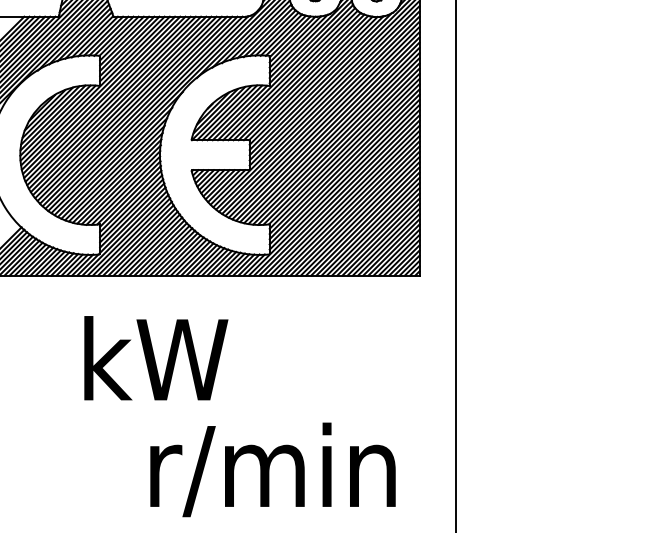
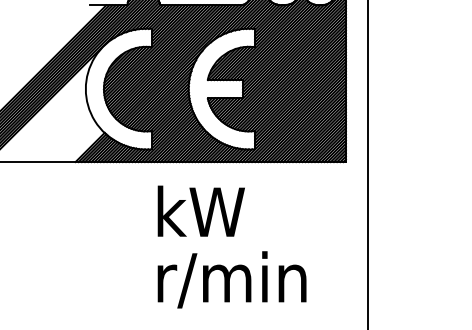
text: (154, 357) -> (200, 210), moved
text: (271, 469) -> (231, 279), moved

